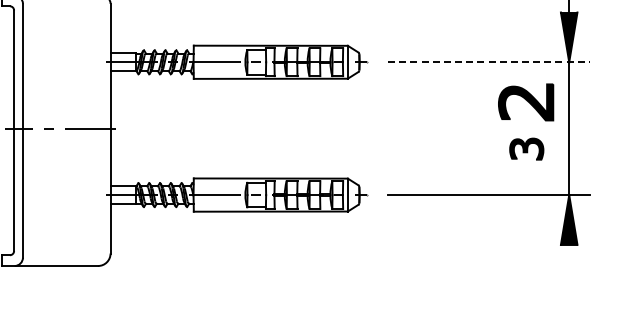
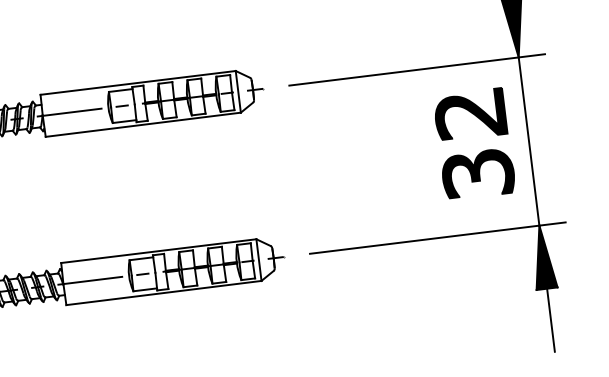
line: (489, 62) -> (417, 70), dashed -> solid
part: (526, 148) -> (478, 173), size x1.67
line: (569, 269) -> (551, 319), added

